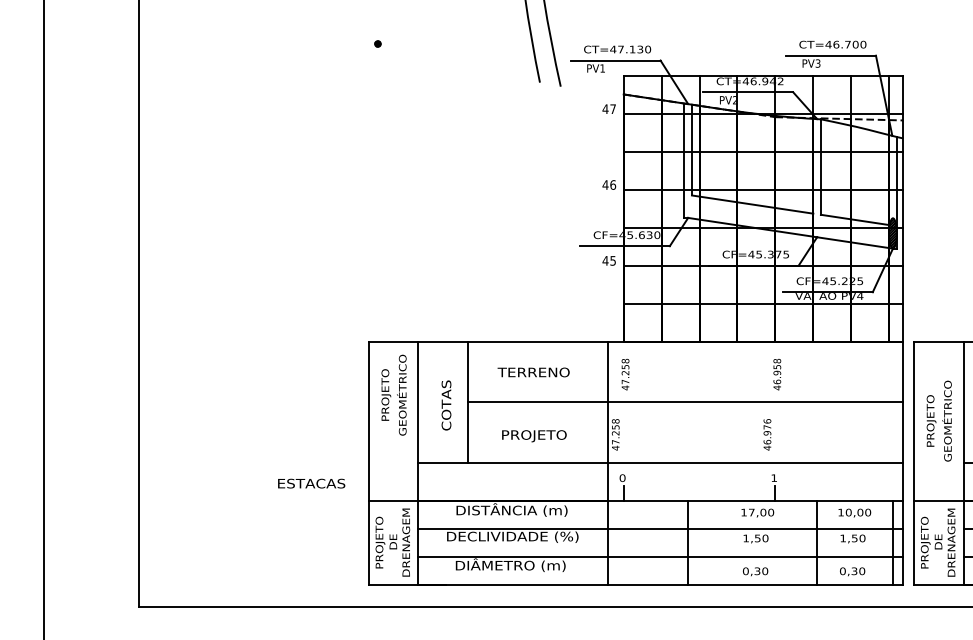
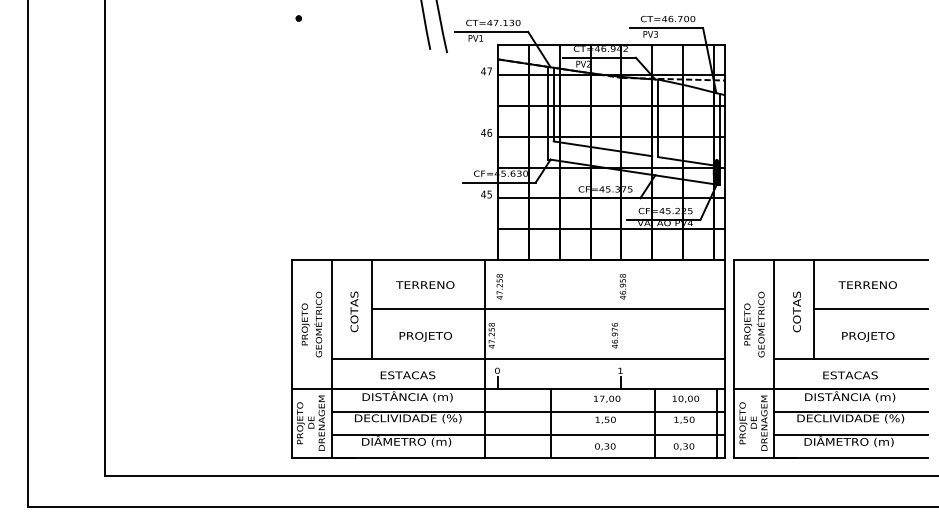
text: (393, 395) -> (311, 324), moved
text: (310, 483) -> (407, 375), moved

